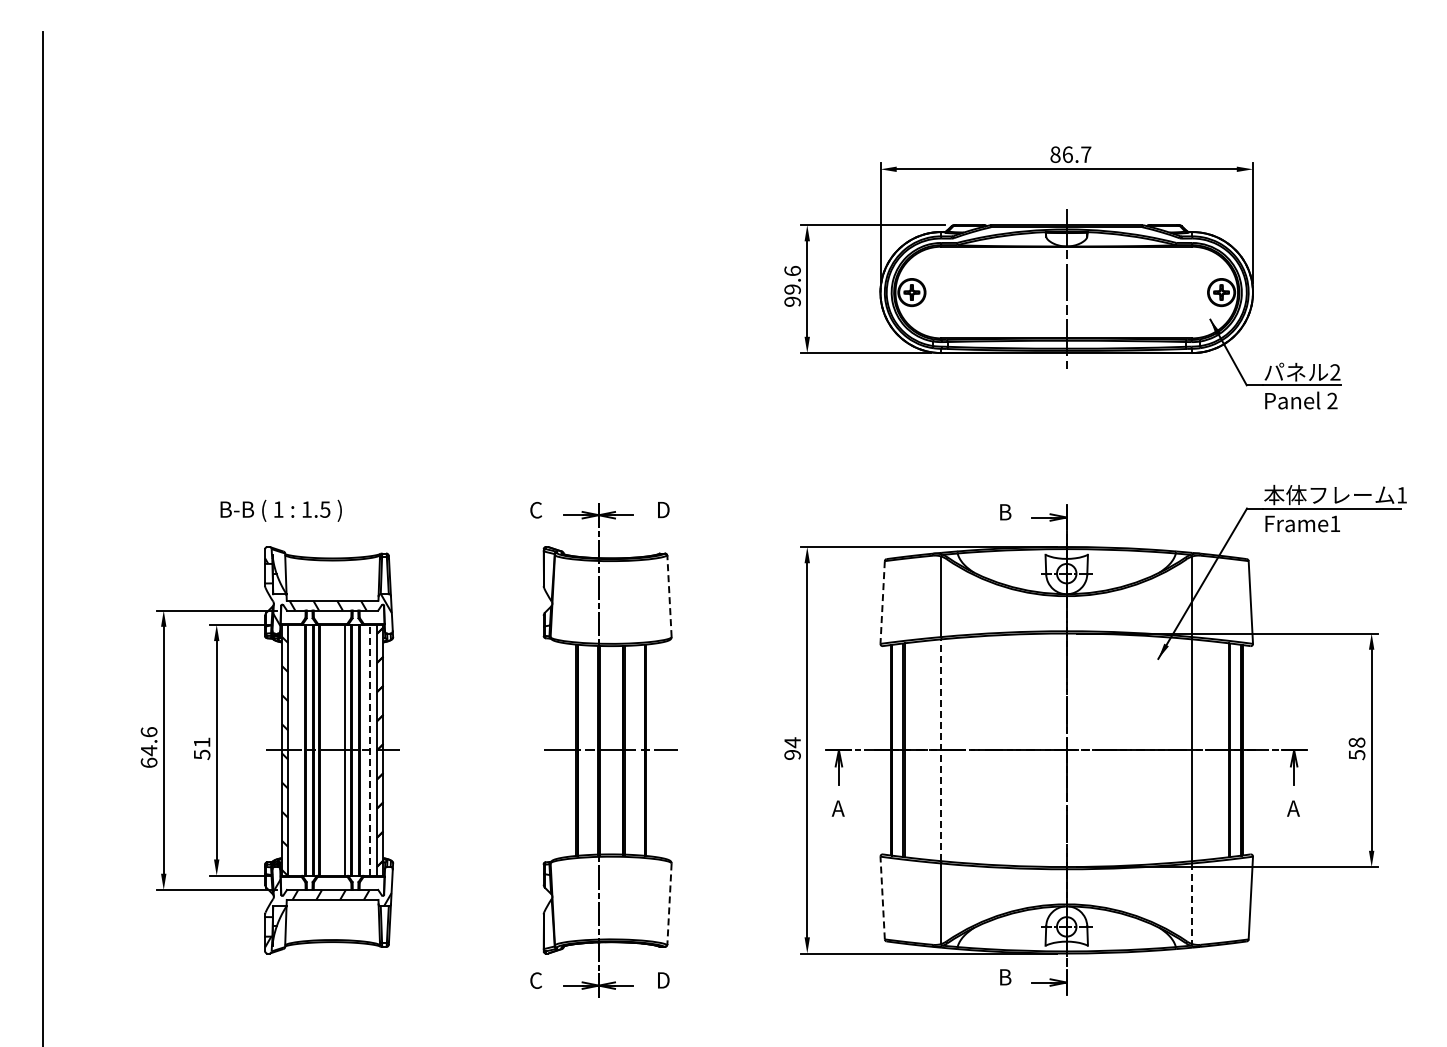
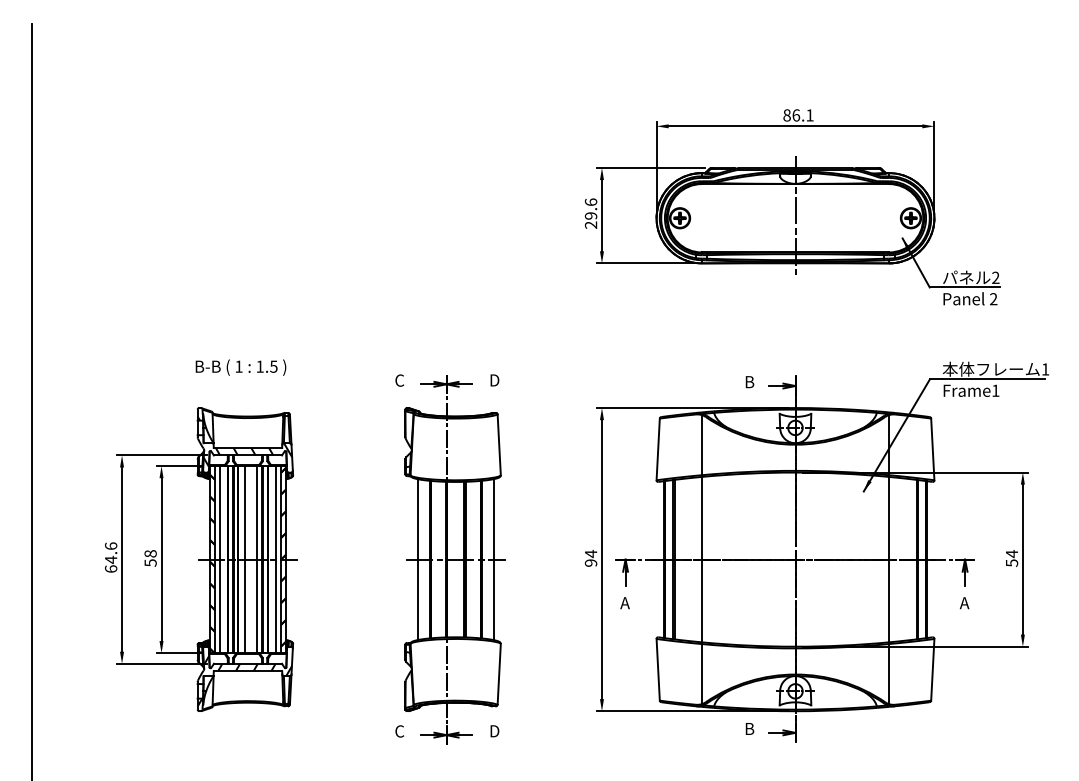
text: (1086, 154) -> (810, 115), 86.7 -> 86.1
text: (792, 301) -> (590, 224), 99.6 -> 29.6
text: (280, 510) -> (240, 367), moved
line: (669, 596) -> (499, 444), dashed -> solid
line: (882, 603) -> (658, 450), dashed -> solid
text: (201, 742) -> (150, 553), 51 -> 58
text: (1356, 742) -> (1011, 553), 58 -> 54
line: (295, 749) -> (220, 559), added
line: (328, 749) -> (244, 559), added
line: (370, 749) -> (276, 559), dashed -> solid
line: (560, 750) -> (417, 559), added
line: (661, 750) -> (493, 559), added
line: (941, 750) -> (702, 559), dashed -> solid
hatch: (284, 755) -> (212, 563), added
line: (882, 897) -> (658, 669), dashed -> solid
line: (669, 904) -> (499, 674), dashed -> solid
line: (1192, 904) -> (889, 674), dashed -> solid

